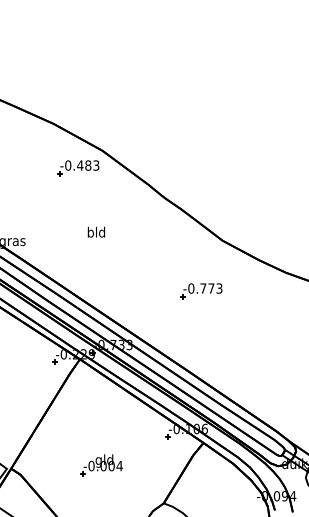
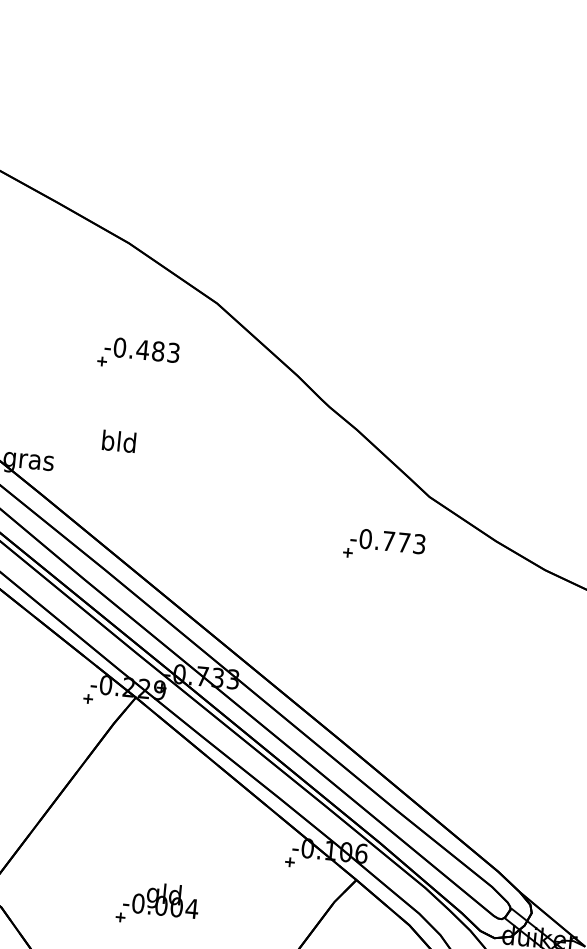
part: (78, 168) -> (139, 355), moved
text: (96, 231) -> (119, 440), moved
part: (201, 291) -> (384, 546), moved

